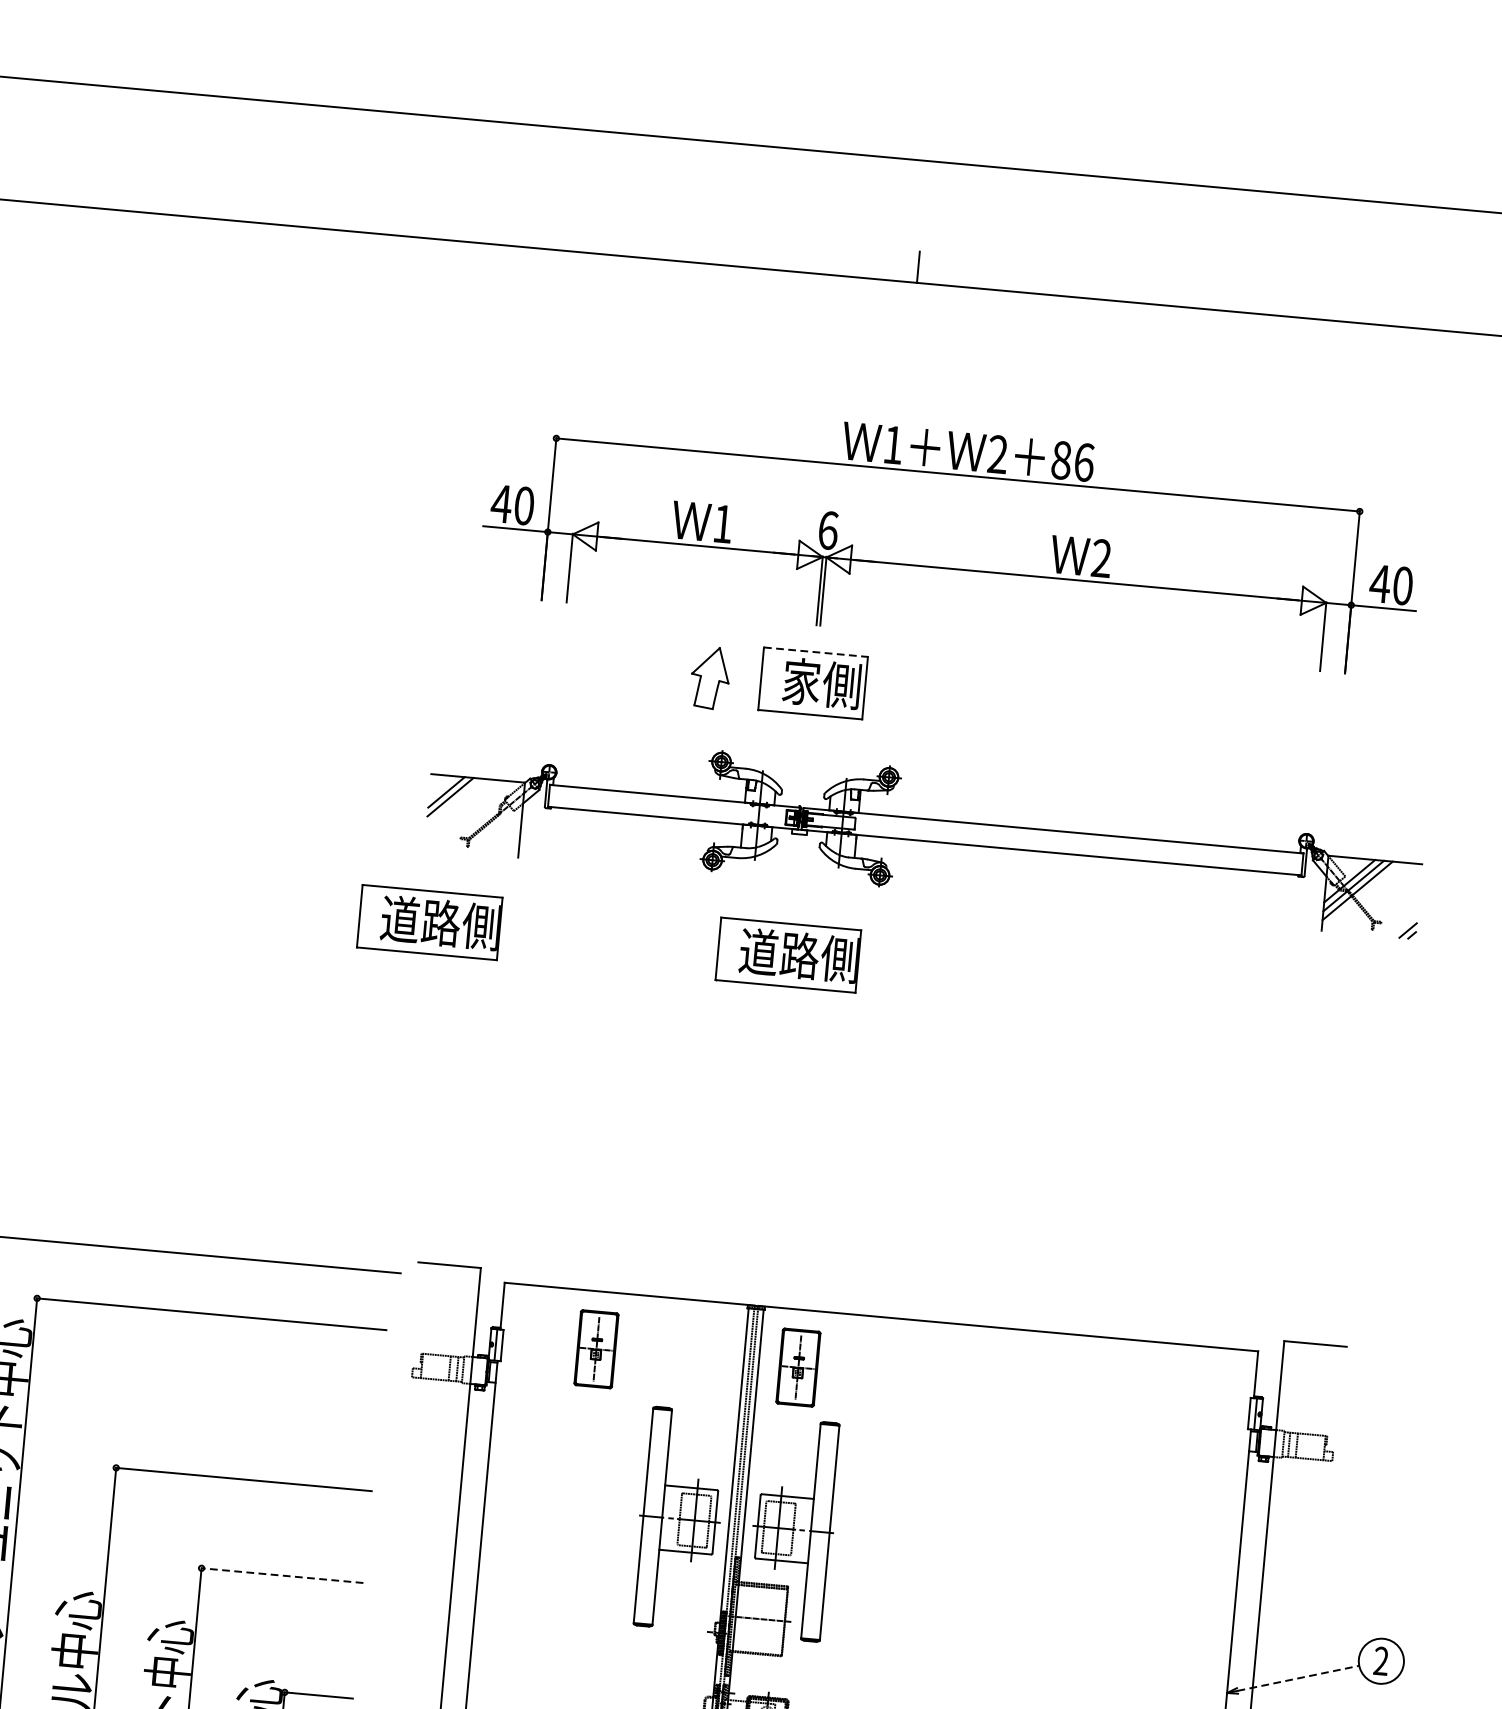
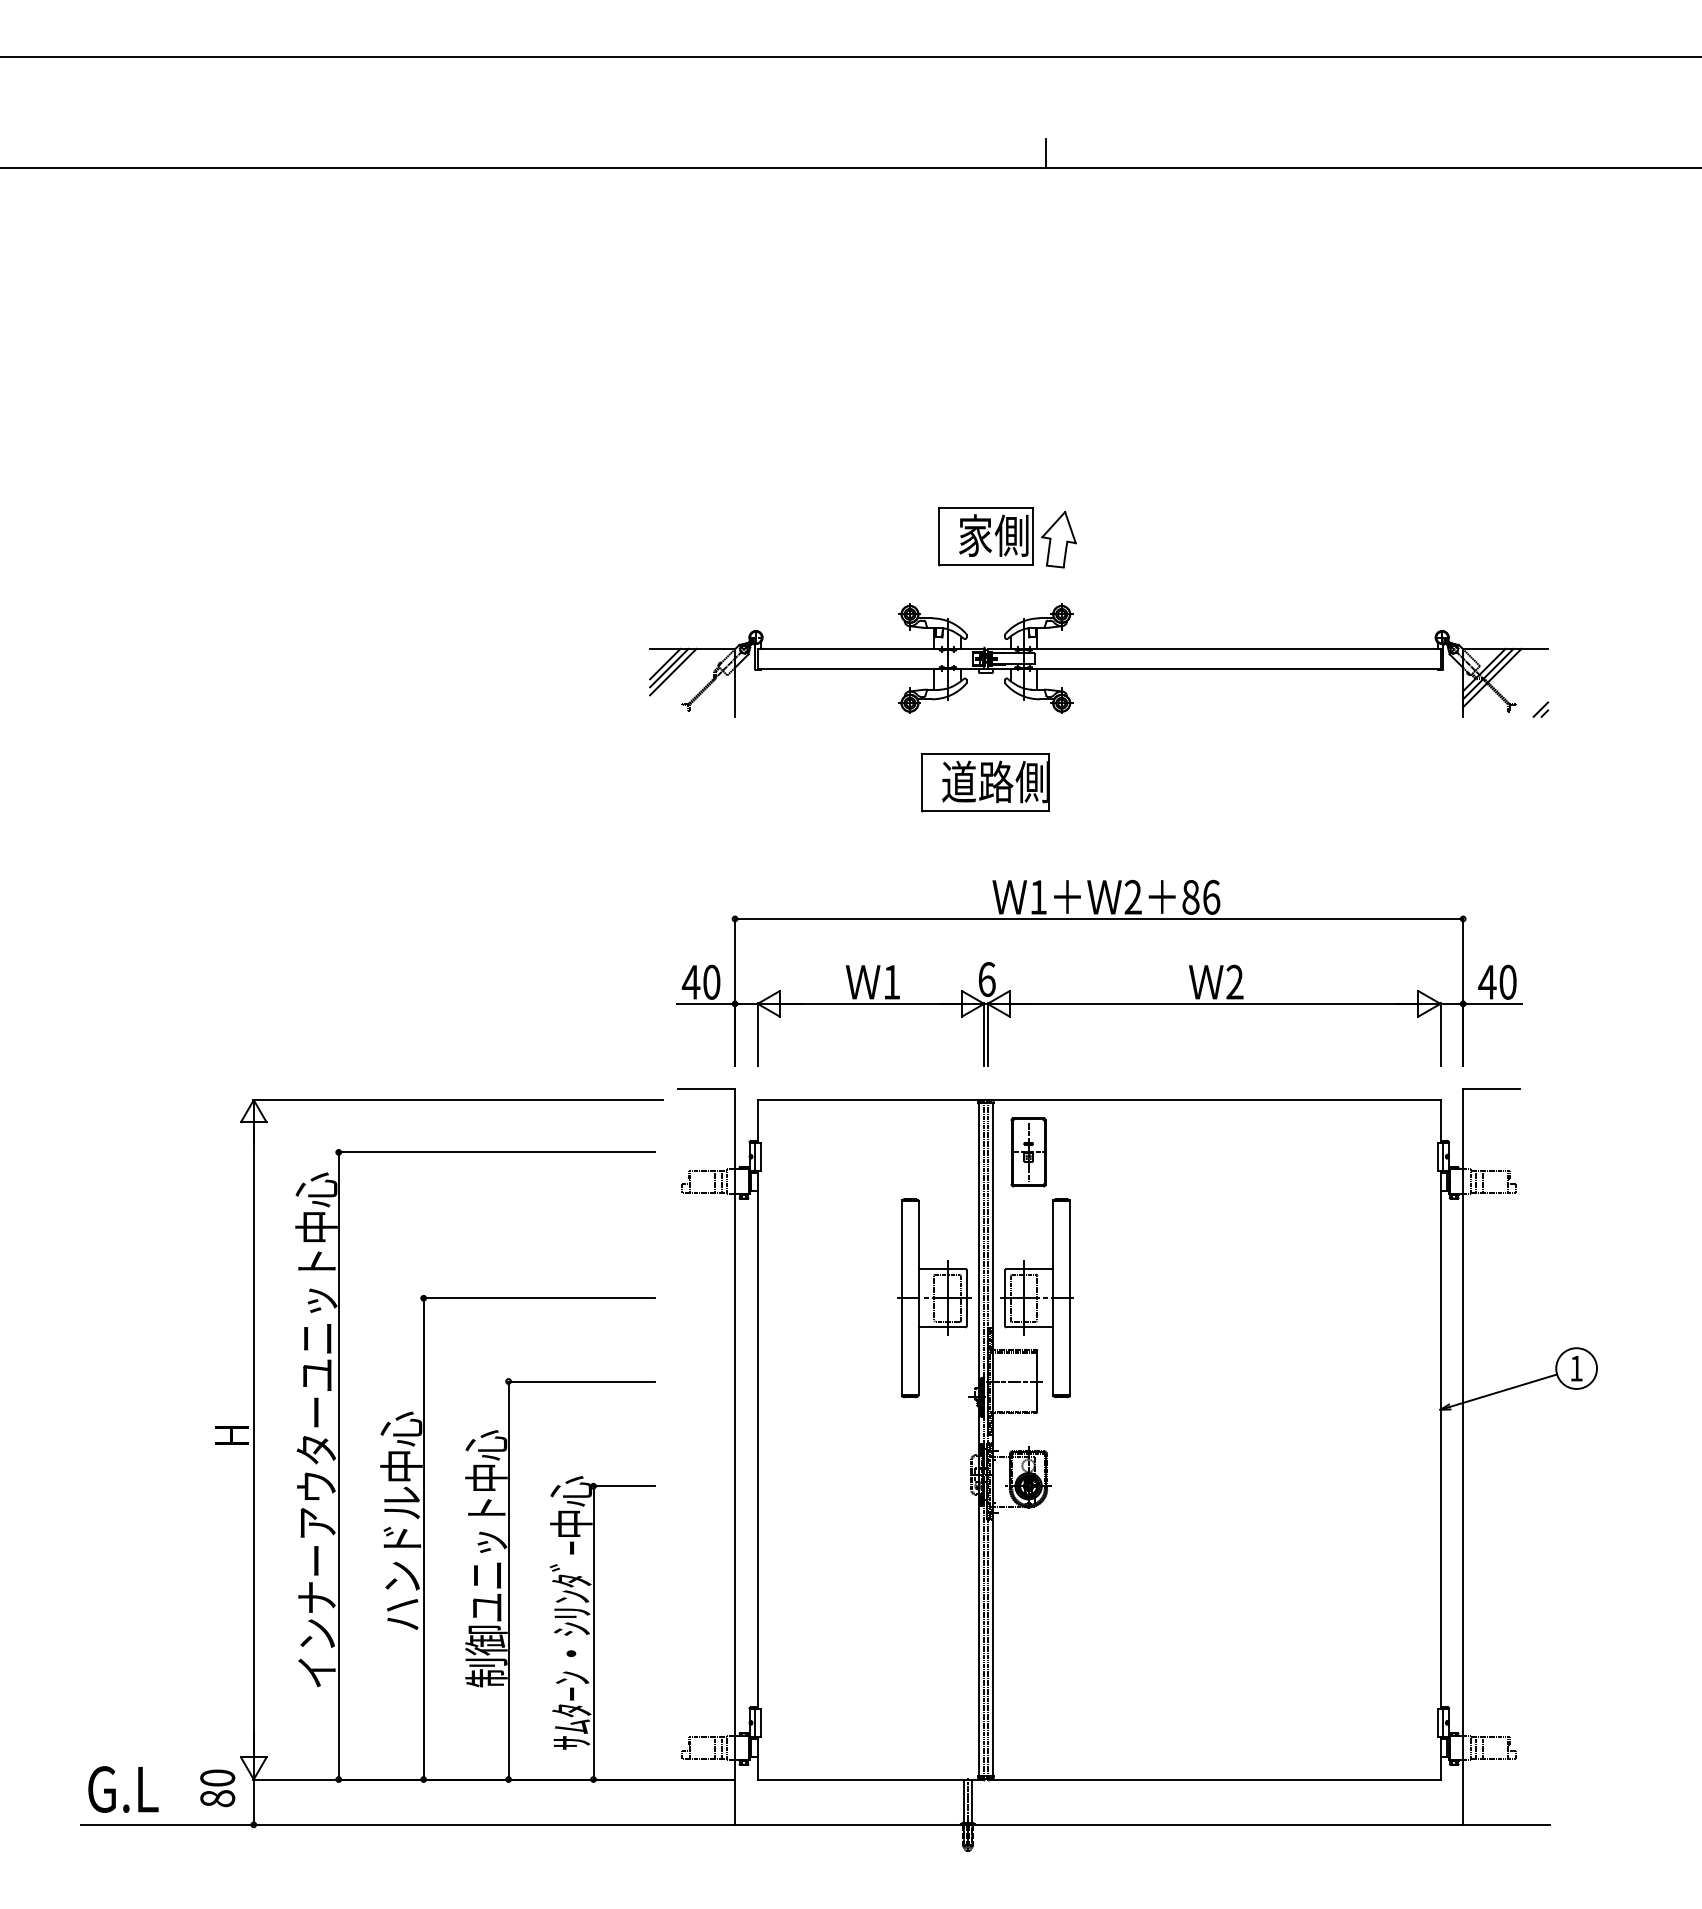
part: (953, 534) -> (1099, 972), moved
line: (816, 651) -> (986, 507), dashed -> solid
part: (709, 677) -> (1058, 539), moved
line: (454, 801) -> (673, 671), added
part: (429, 922) -> (660, 782), removed
part: (596, 1349) -> (845, 1152), removed
line: (282, 1575) -> (581, 1381), dashed -> solid
text: (1381, 1661) -> (1576, 1368), 2 -> 1
line: (1298, 1678) -> (1503, 1390), dashed -> solid

